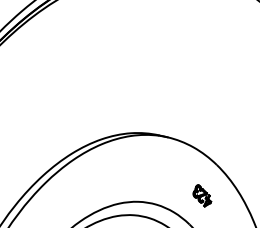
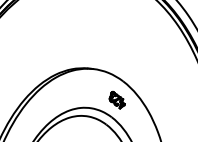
part: (201, 194) -> (116, 99), size x1.43

